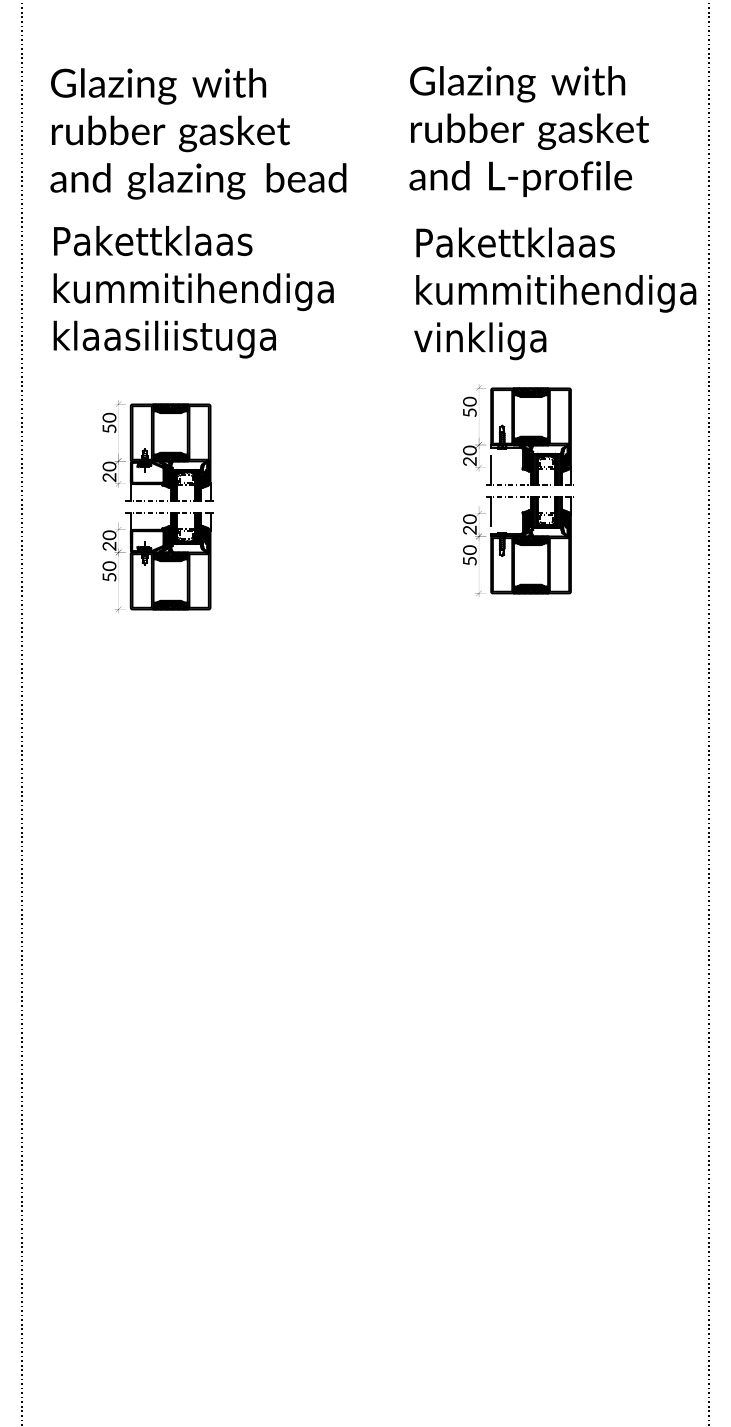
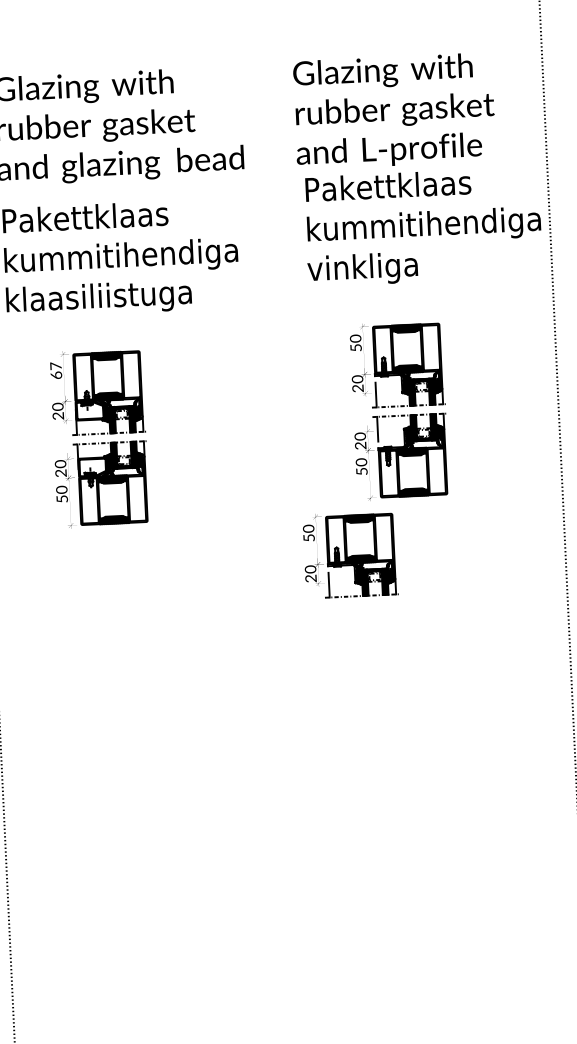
text: (555, 293) -> (423, 226), moved
text: (109, 422) -> (56, 370), 50 -> 67
part: (451, 659) -> (350, 554), added

